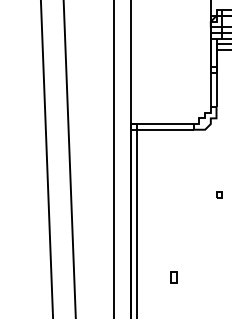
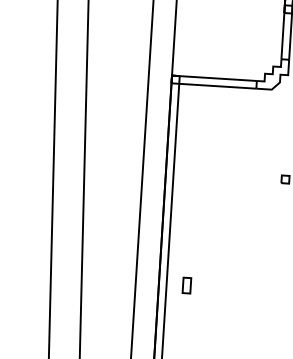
part: (173, 277) -> (186, 285), moved

